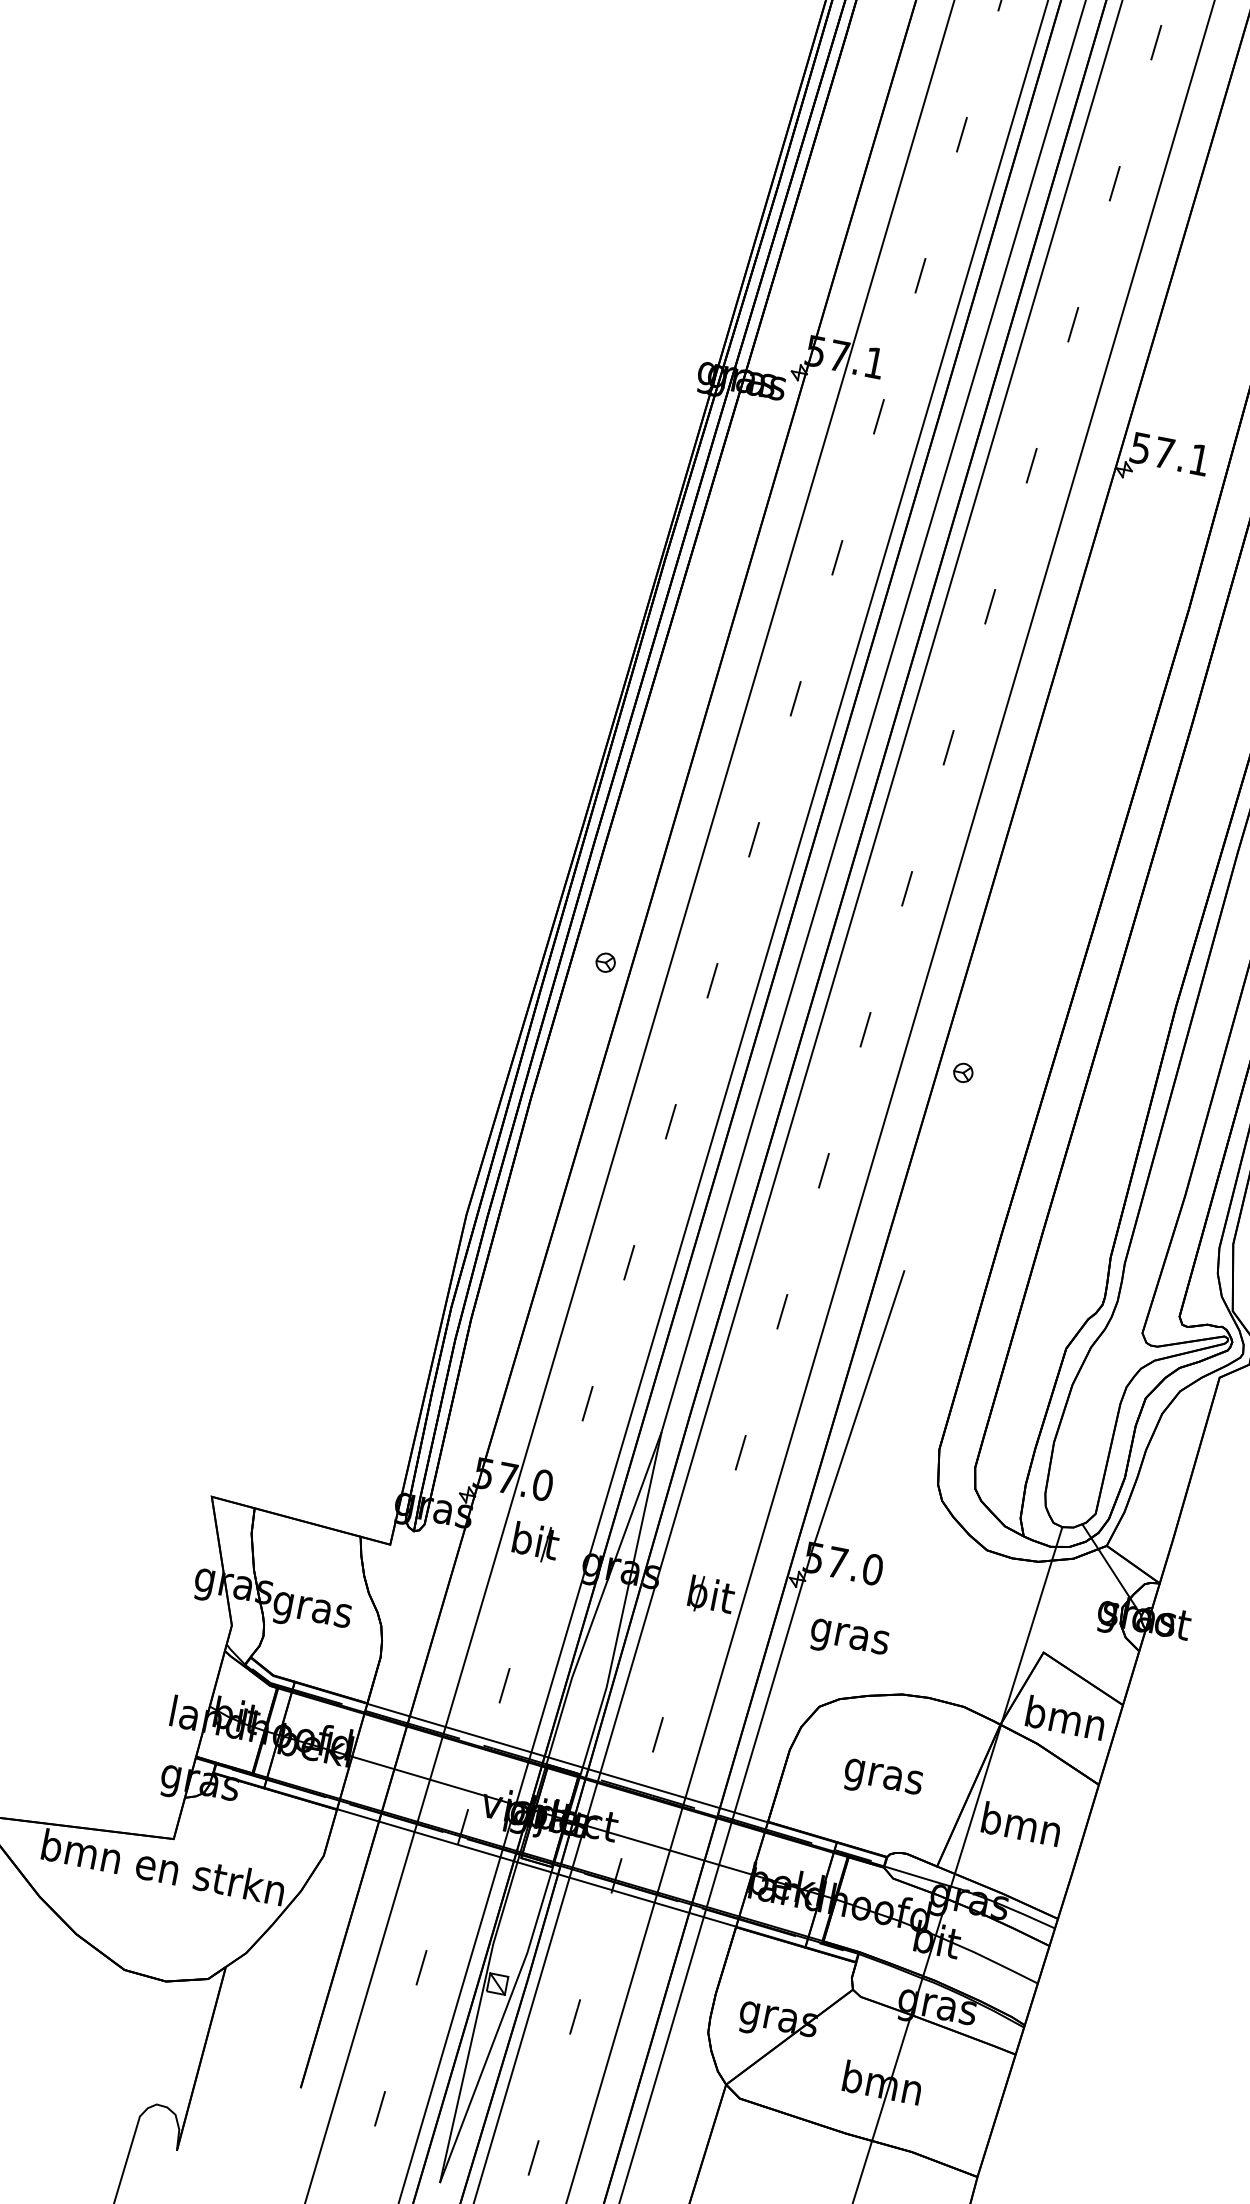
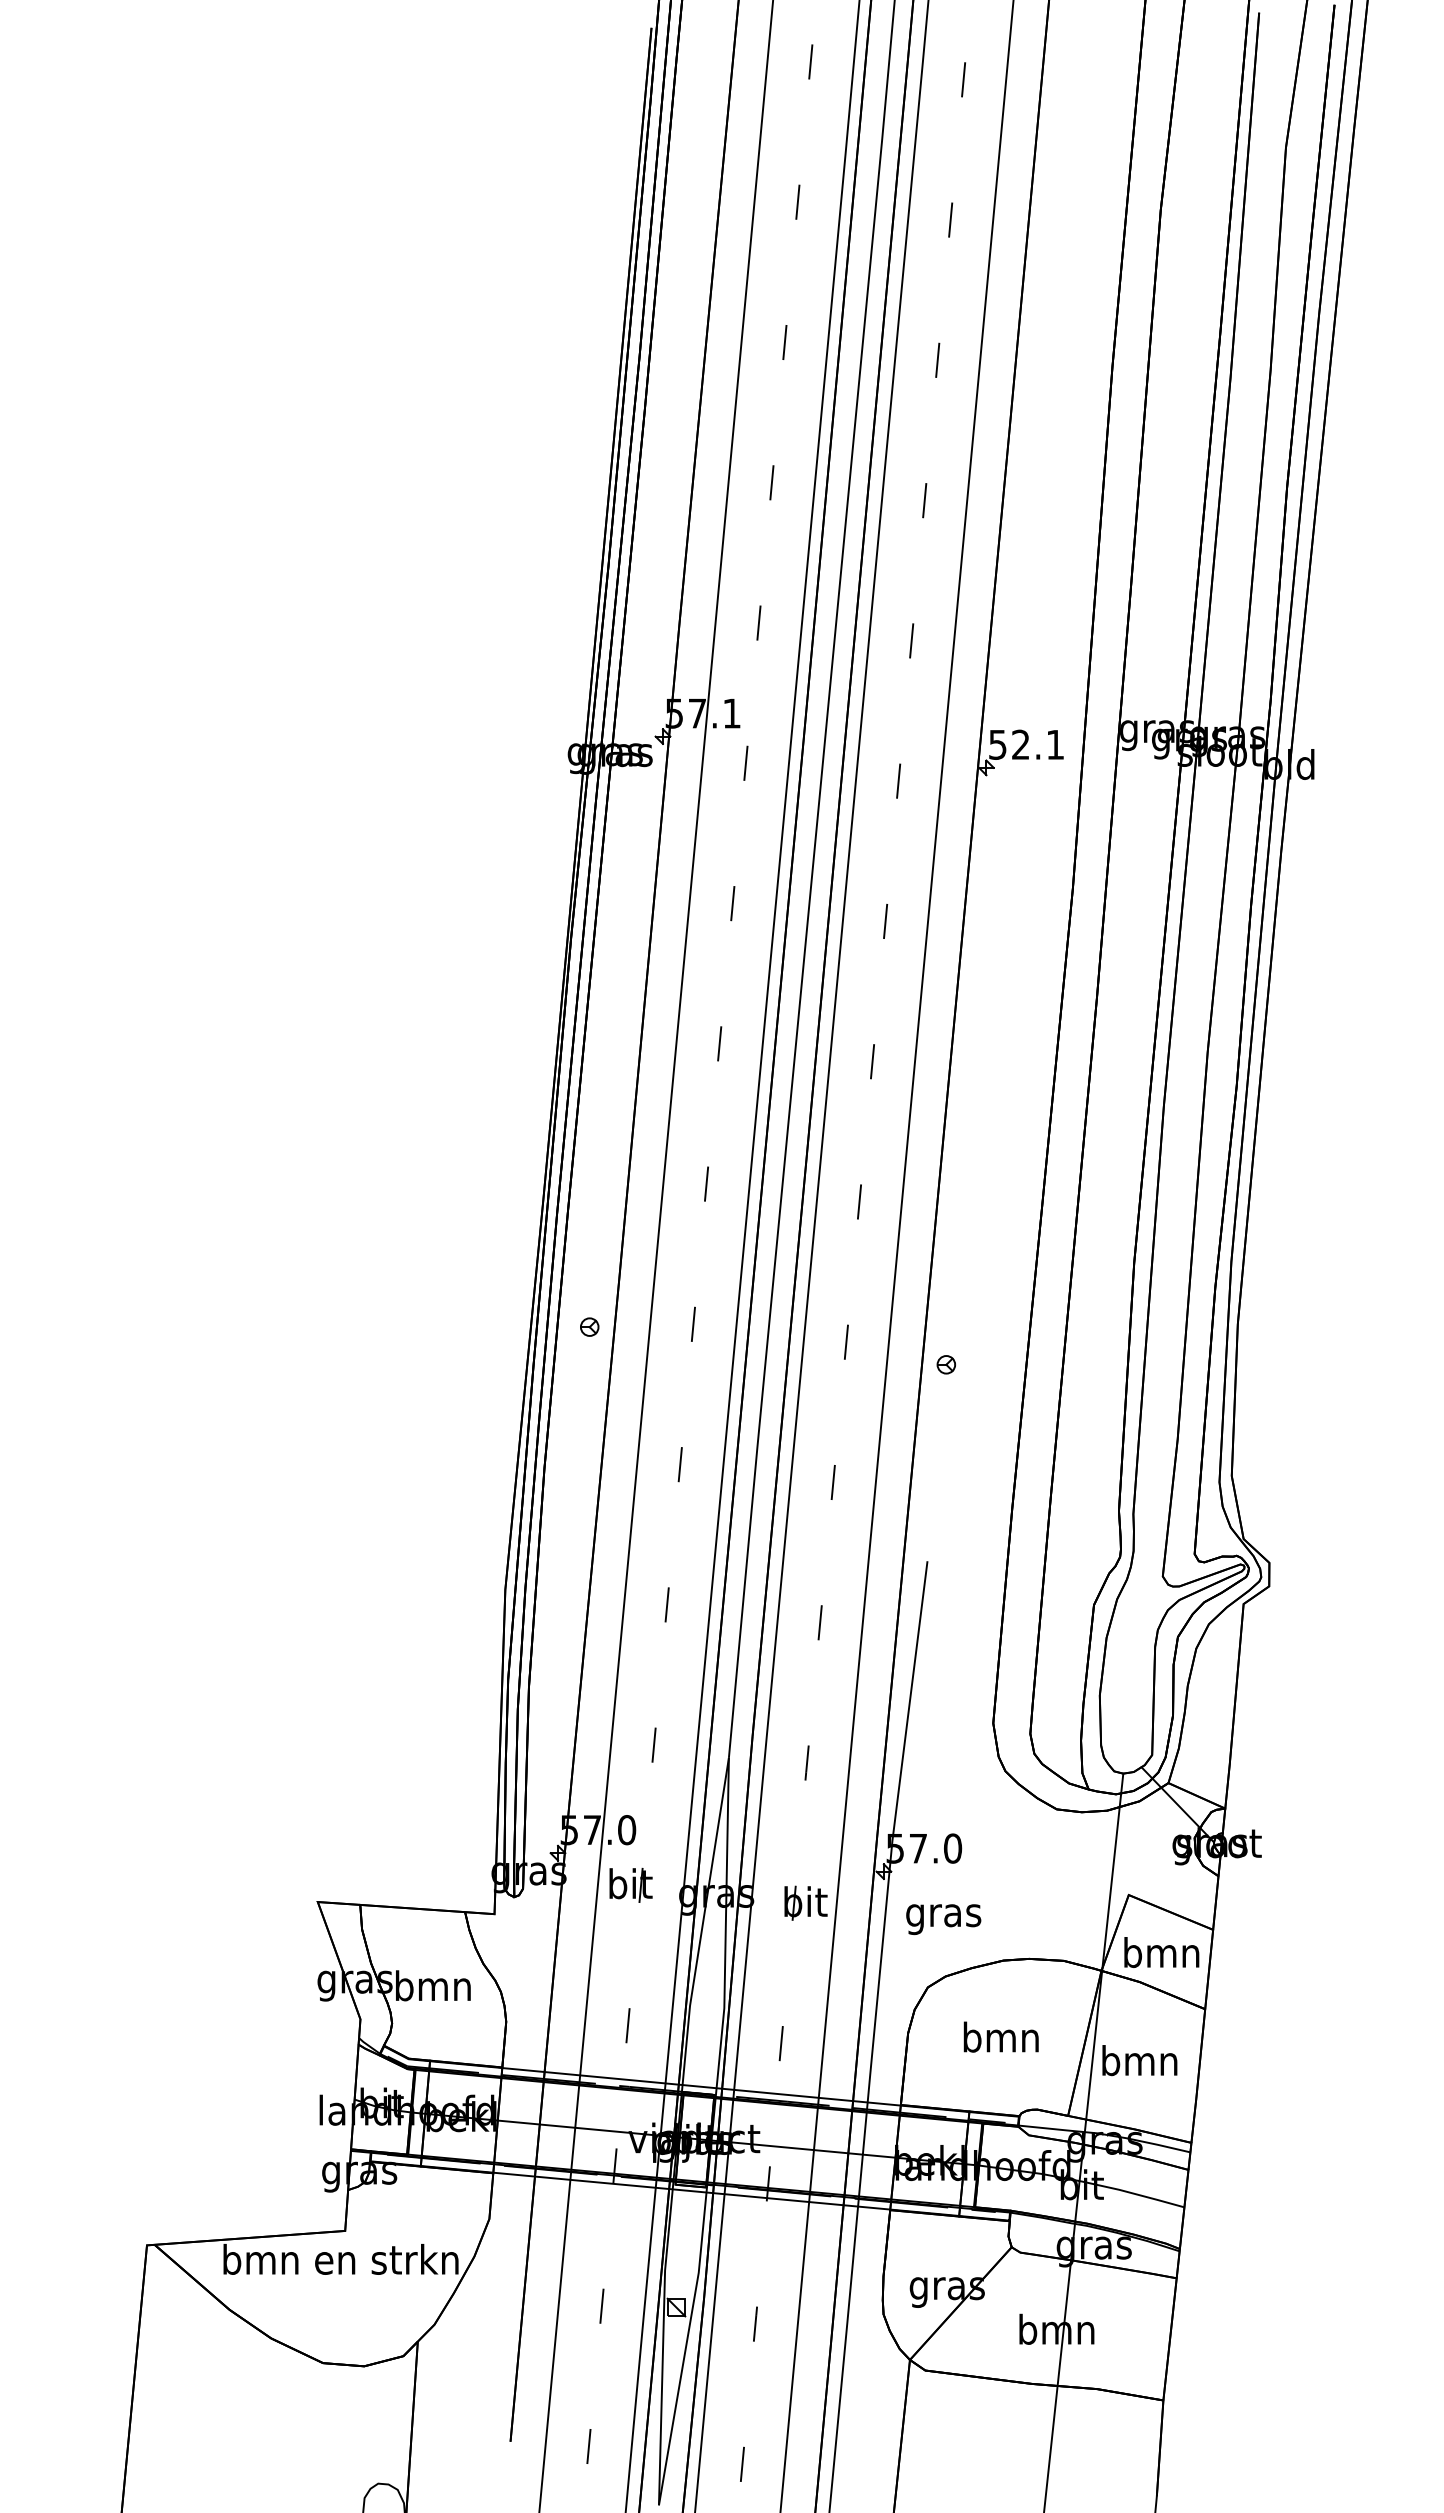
text: (1163, 452) -> (1020, 744), 57.1 -> 52.1
text: (311, 1609) -> (432, 1989), gras -> bmn
text: (883, 1775) -> (1000, 2040), gras -> bmn

